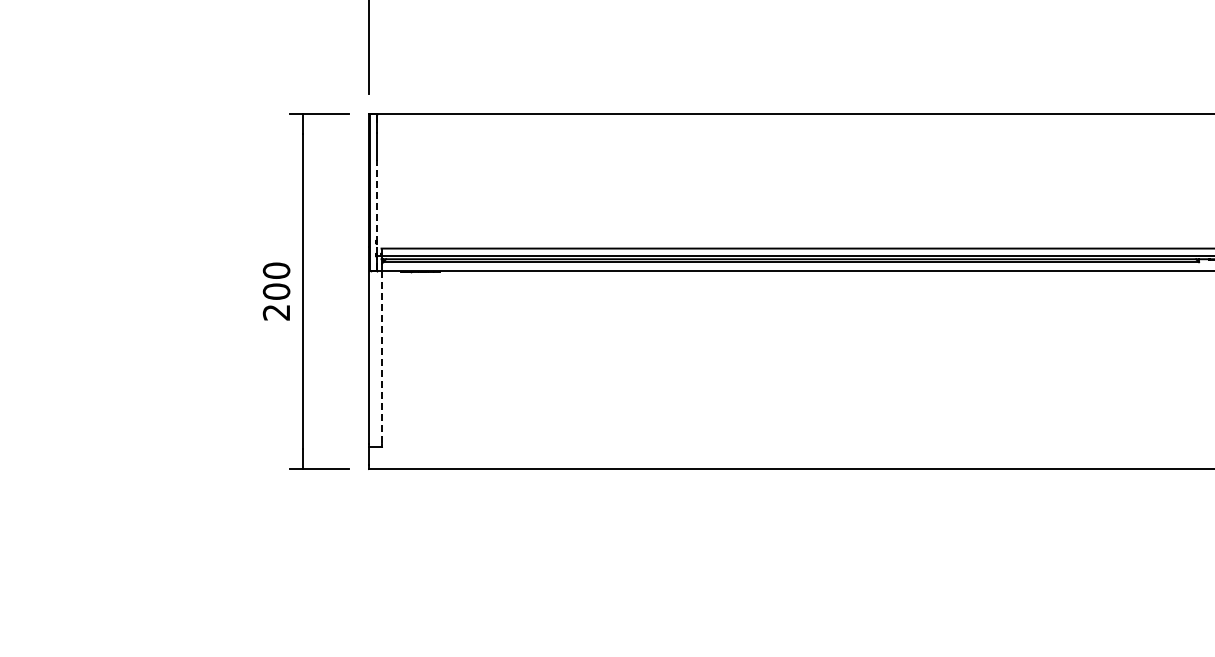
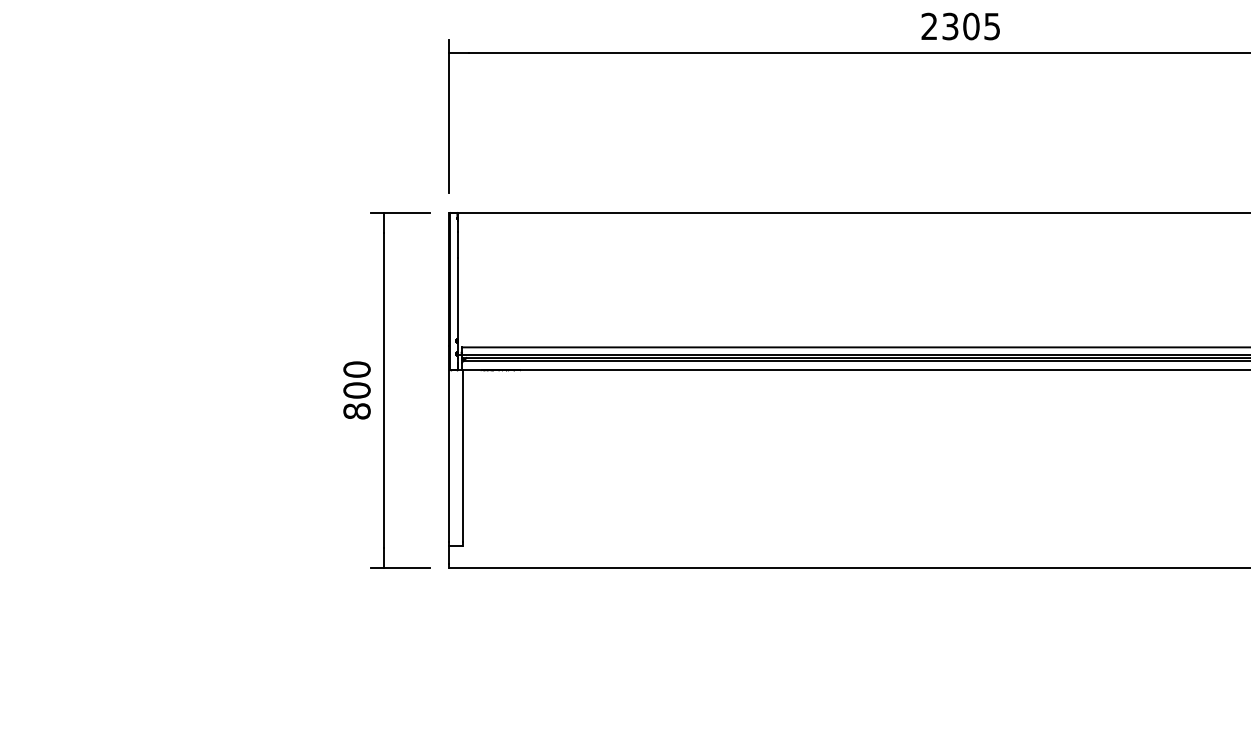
line: (377, 206) -> (457, 305), dashed -> solid
text: (276, 312) -> (356, 411), 200 -> 800
line: (382, 357) -> (462, 456), dashed -> solid

